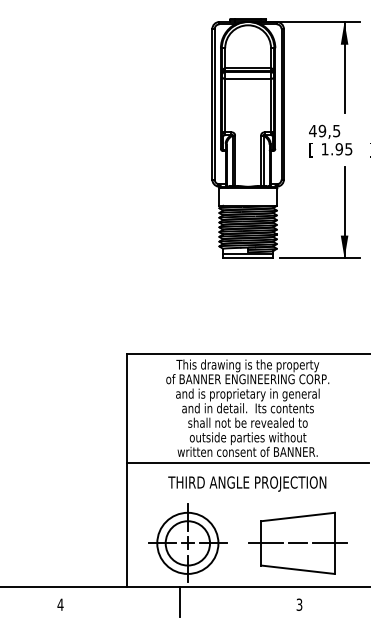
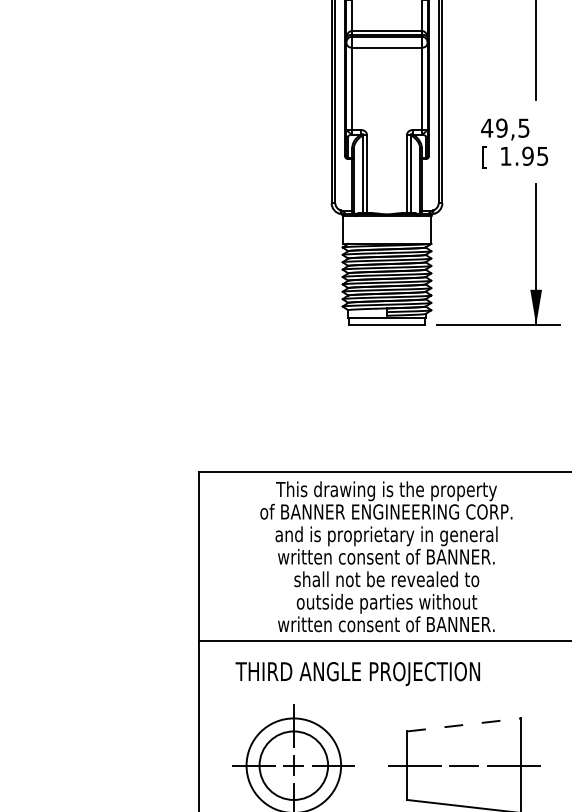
text: (247, 408) -> (386, 557), and in detail.  Its contents -> written consent of BANNER.
text: (247, 483) -> (358, 673), moved
line: (298, 516) -> (464, 724), solid -> dashed

